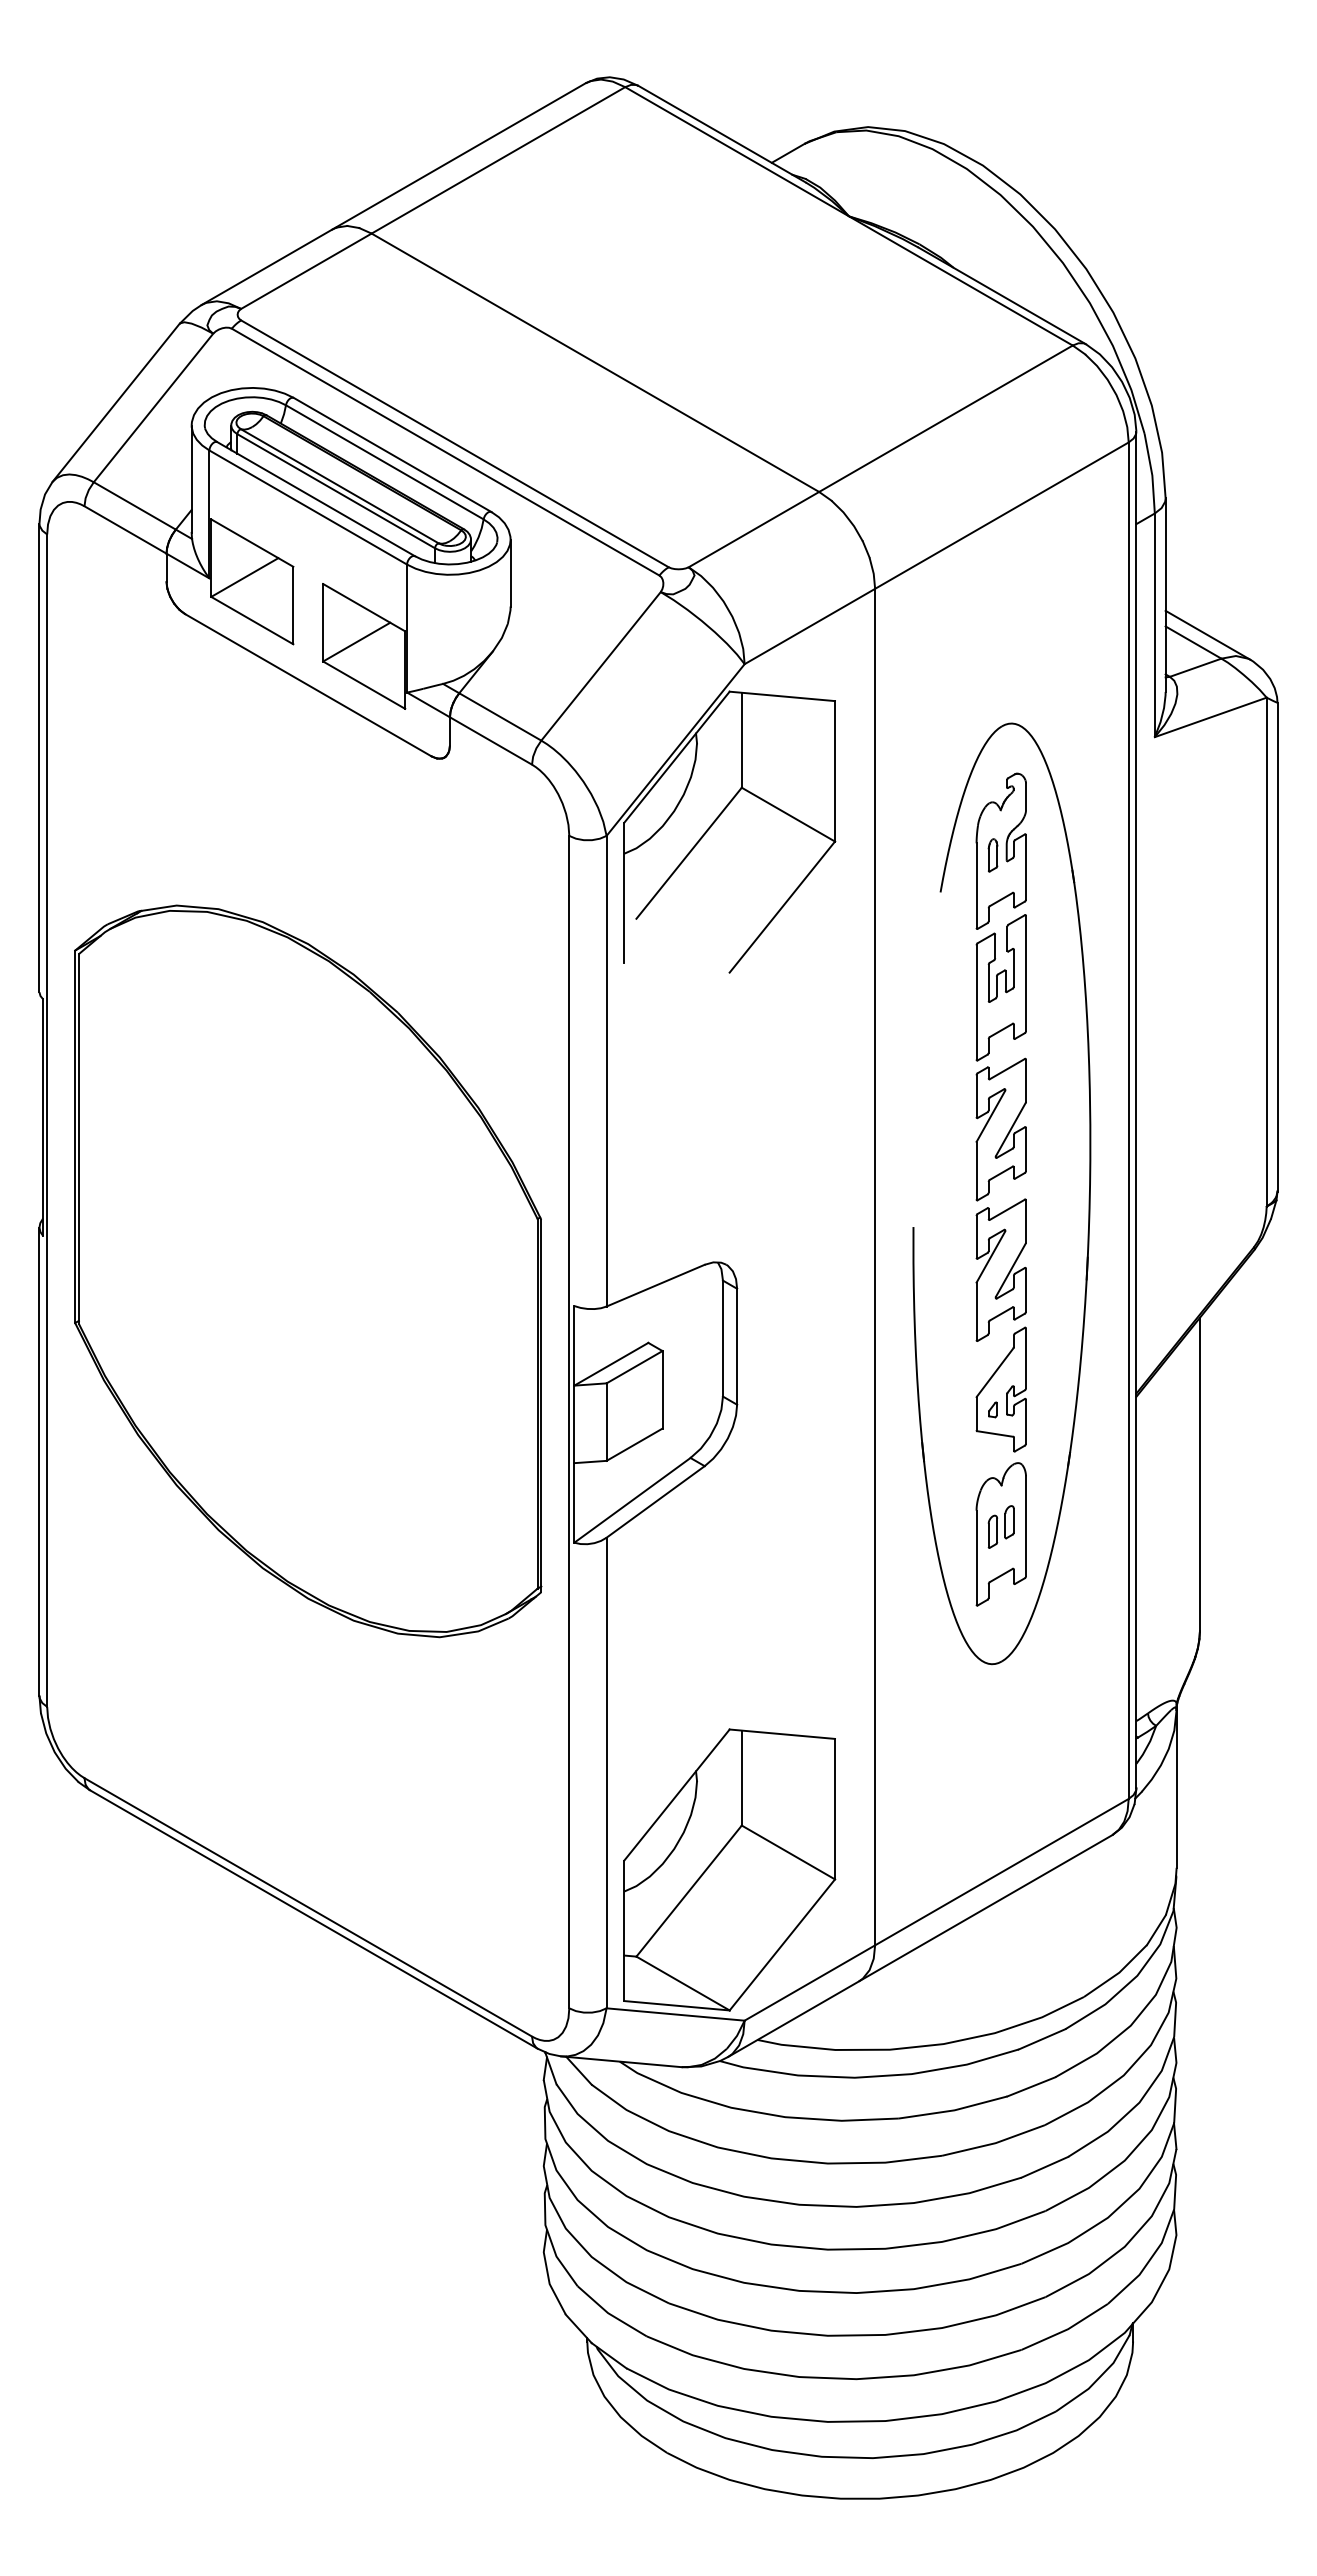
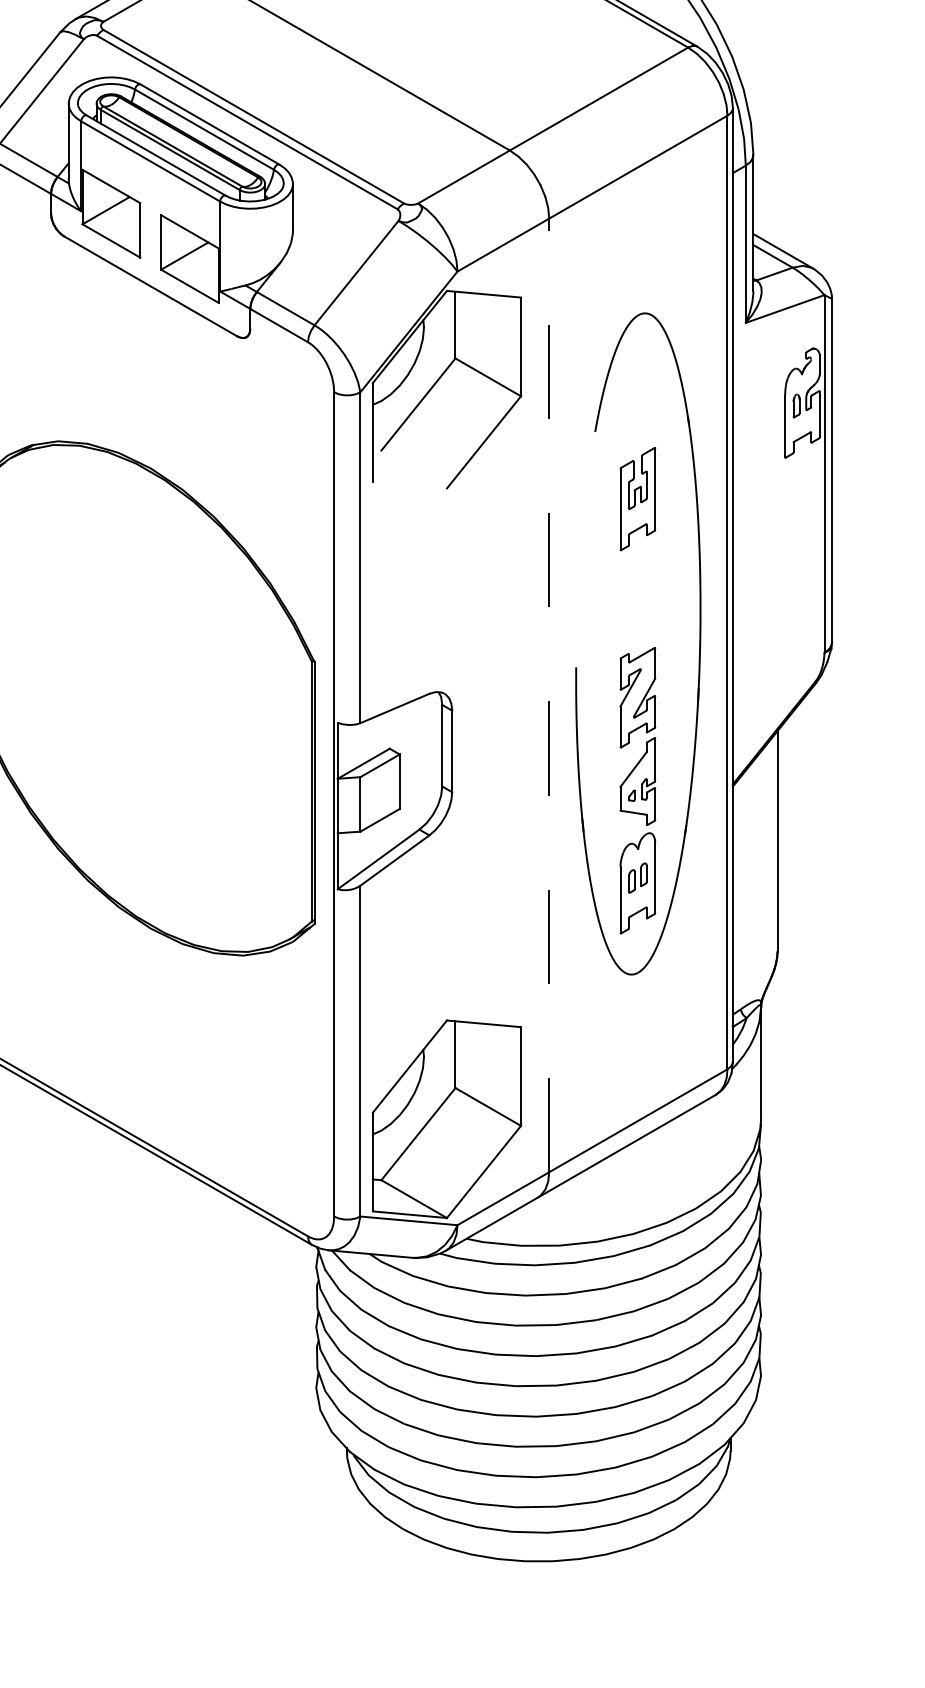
part: (1000, 850) -> (801, 402), moved
part: (1000, 1129) -> (637, 598), removed
line: (875, 1266) -> (549, 695), solid -> dashed

